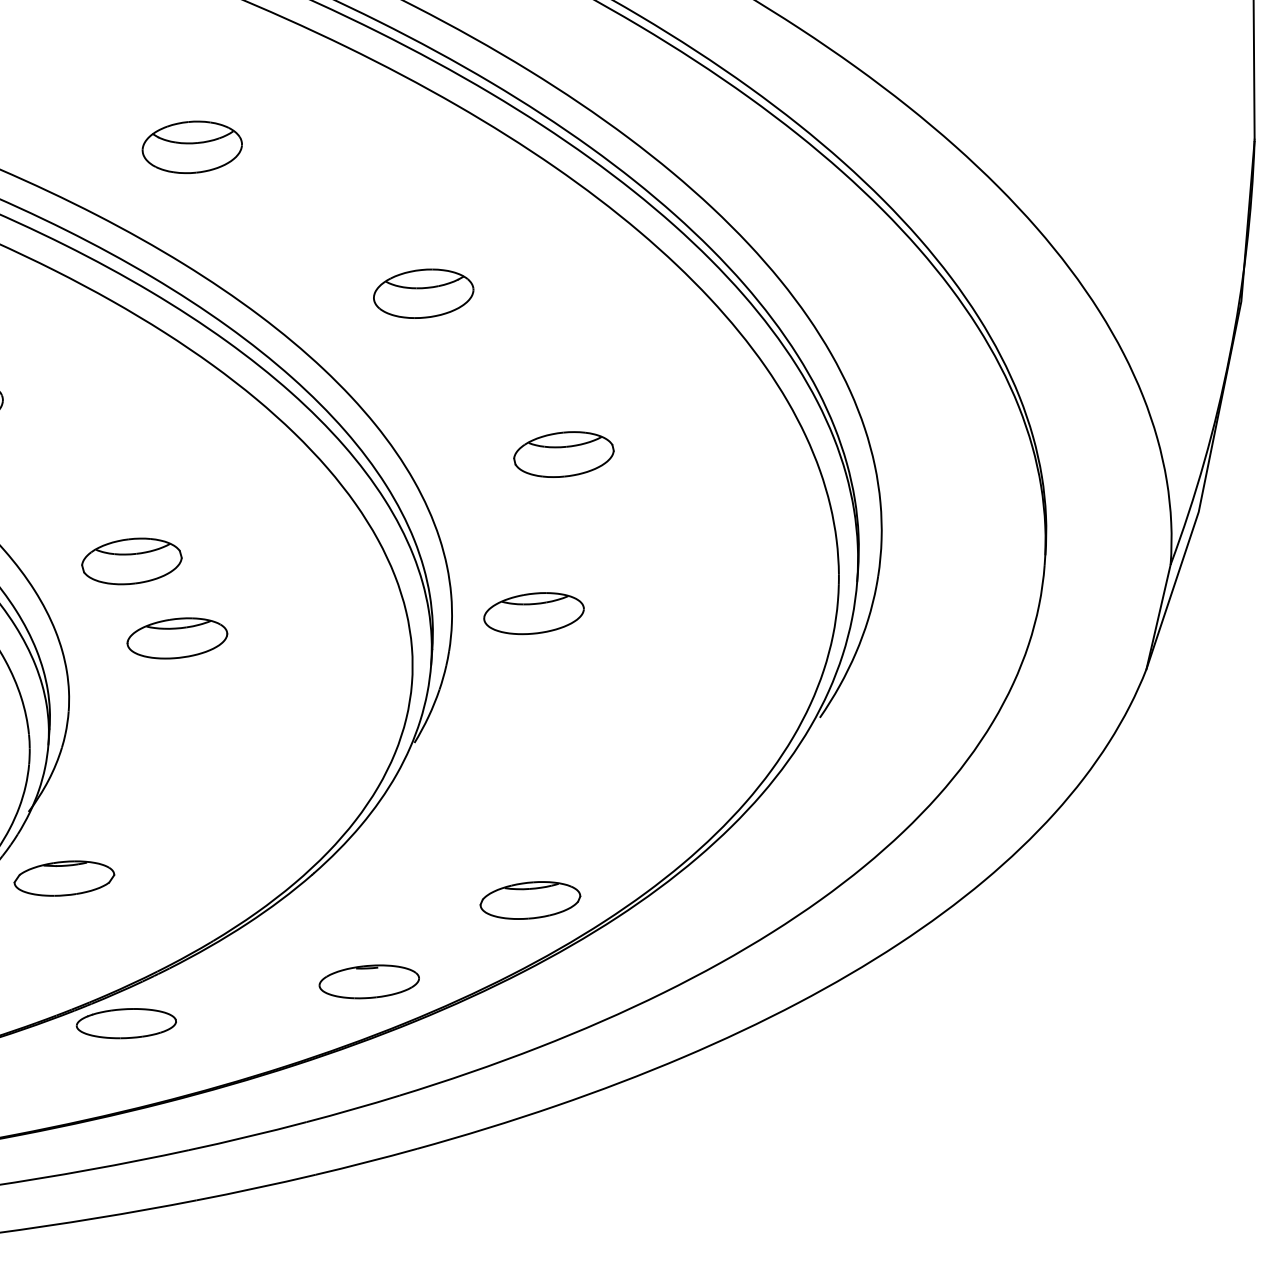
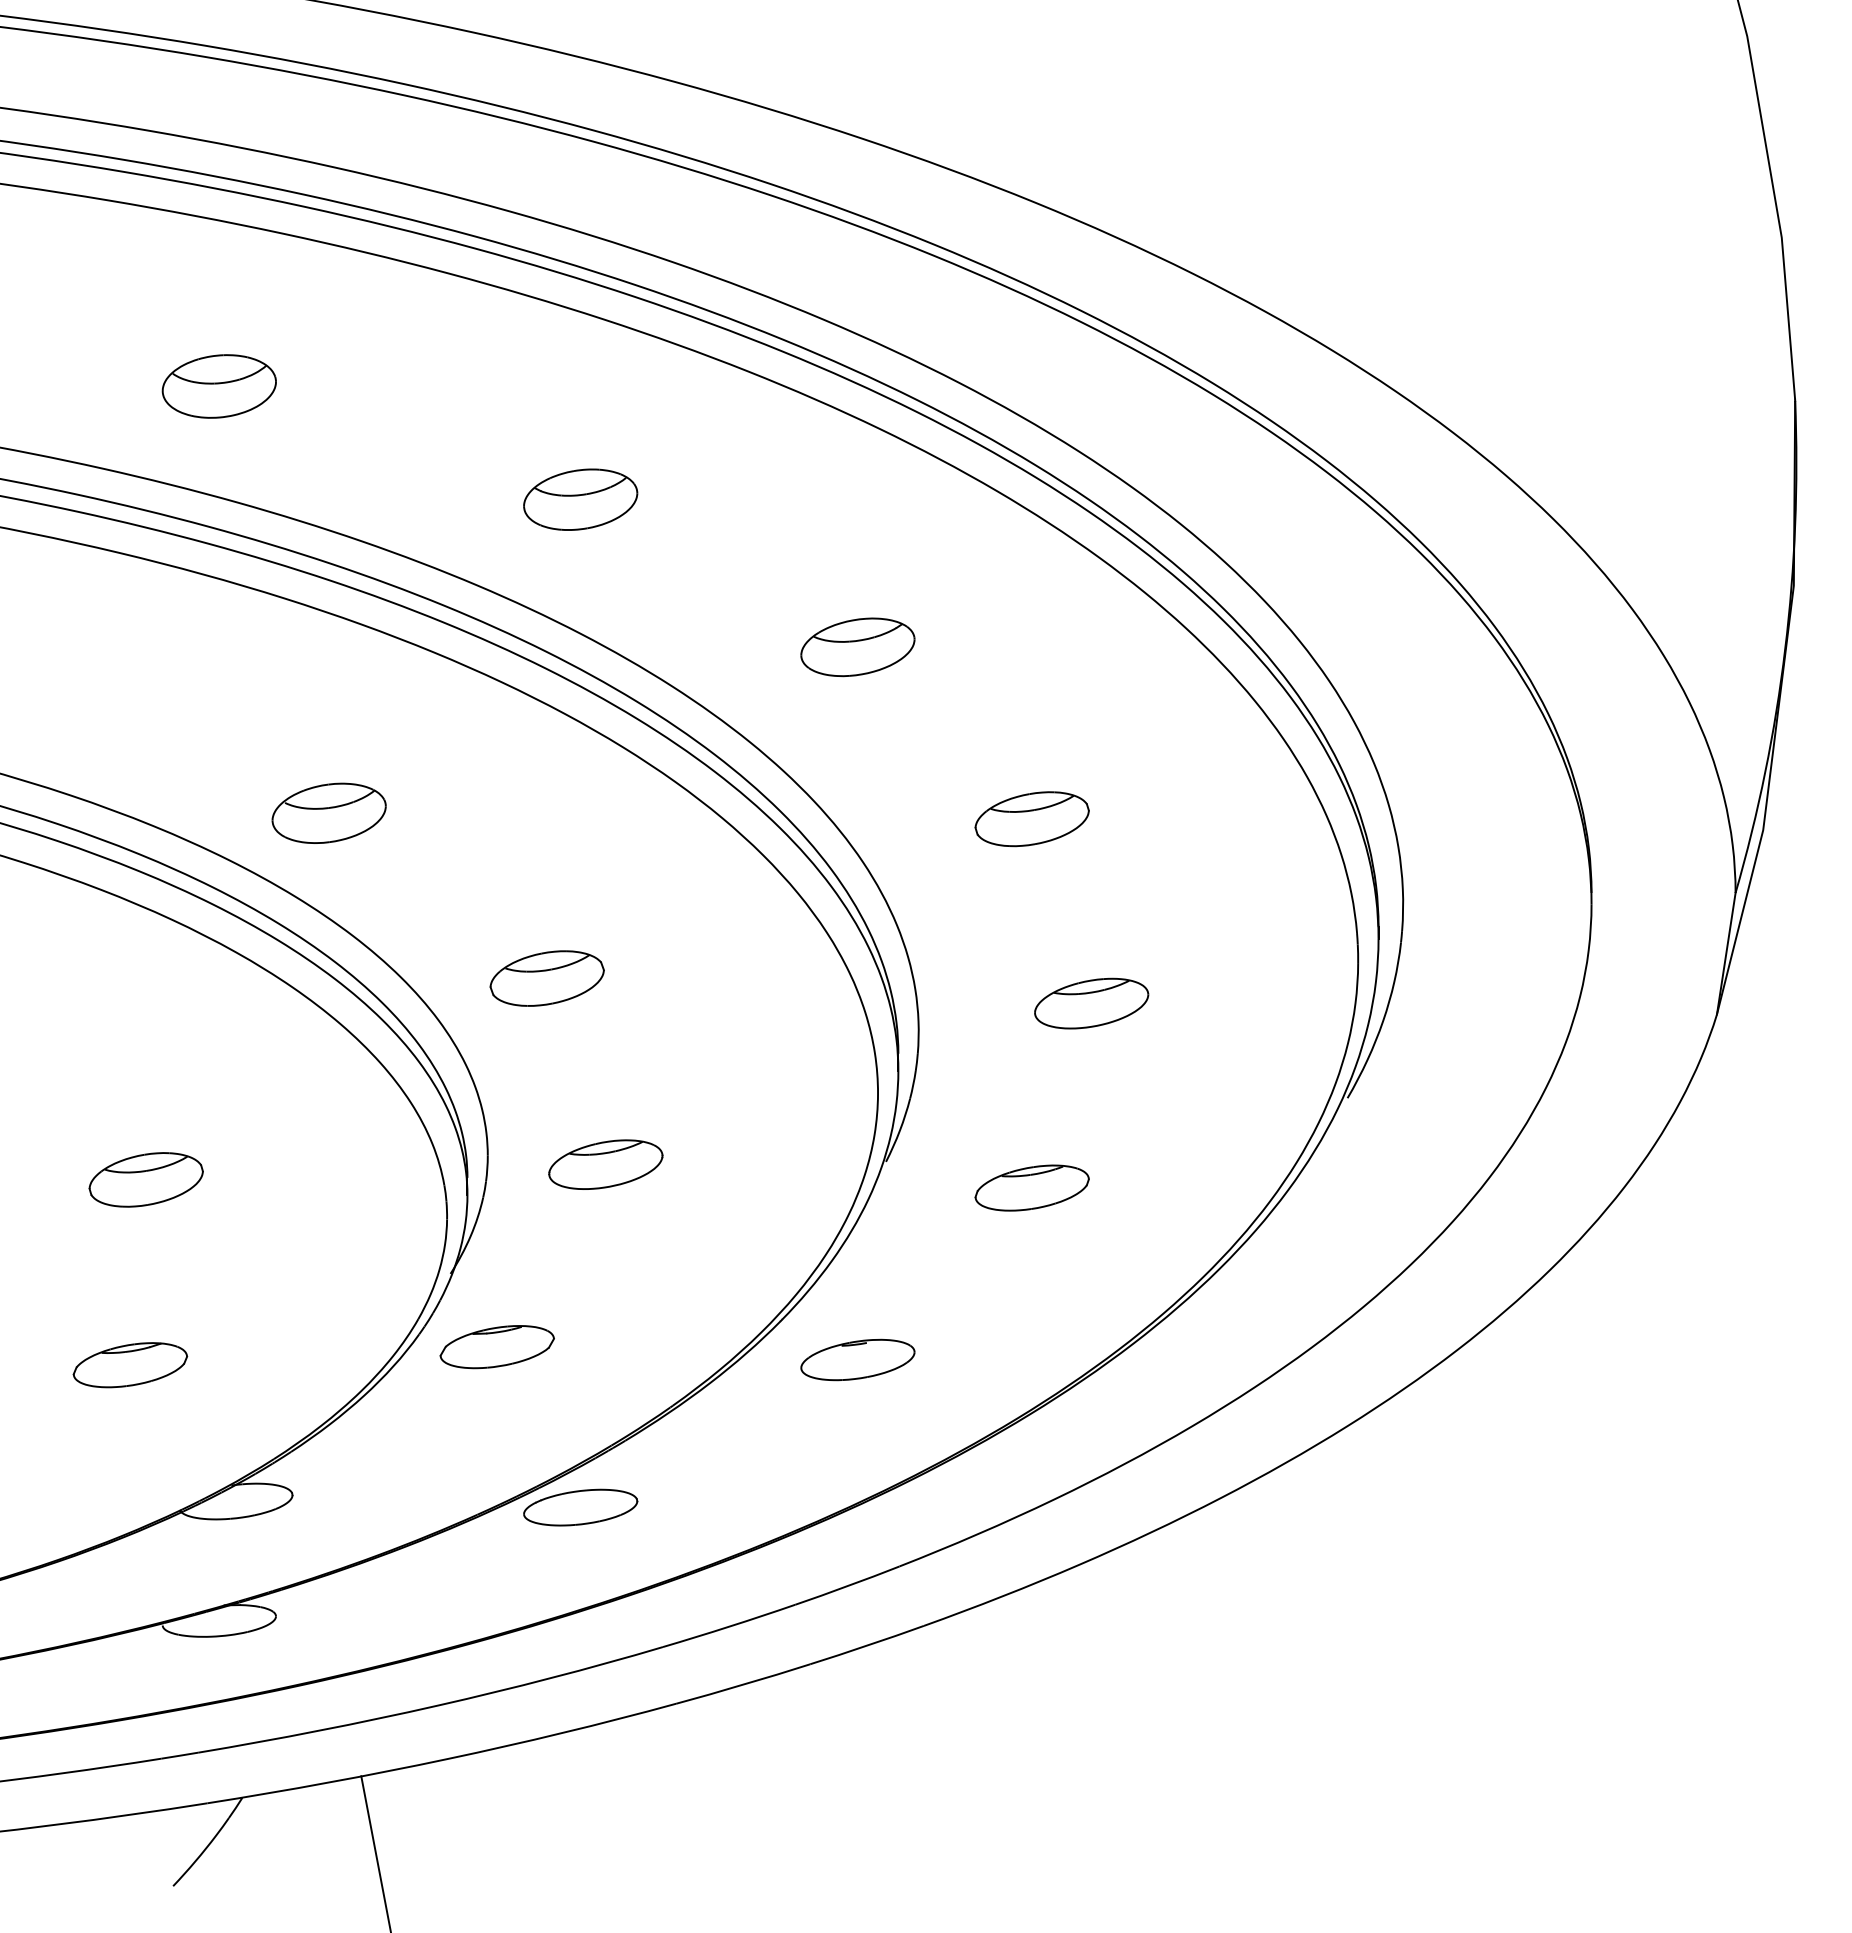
part: (533, 613) -> (1091, 1003), moved
part: (177, 638) -> (605, 1164), moved
part: (529, 899) -> (1031, 1187), moved
part: (369, 981) -> (857, 1359), moved

